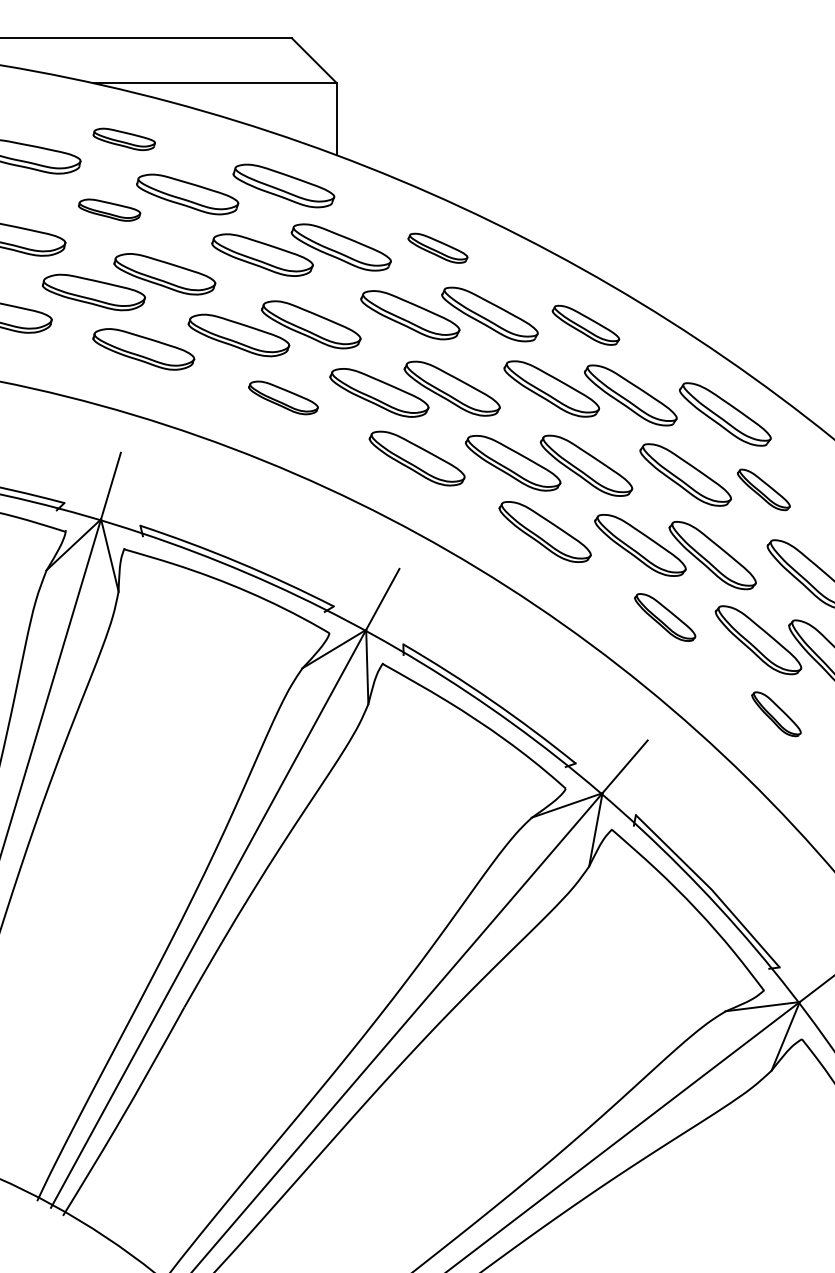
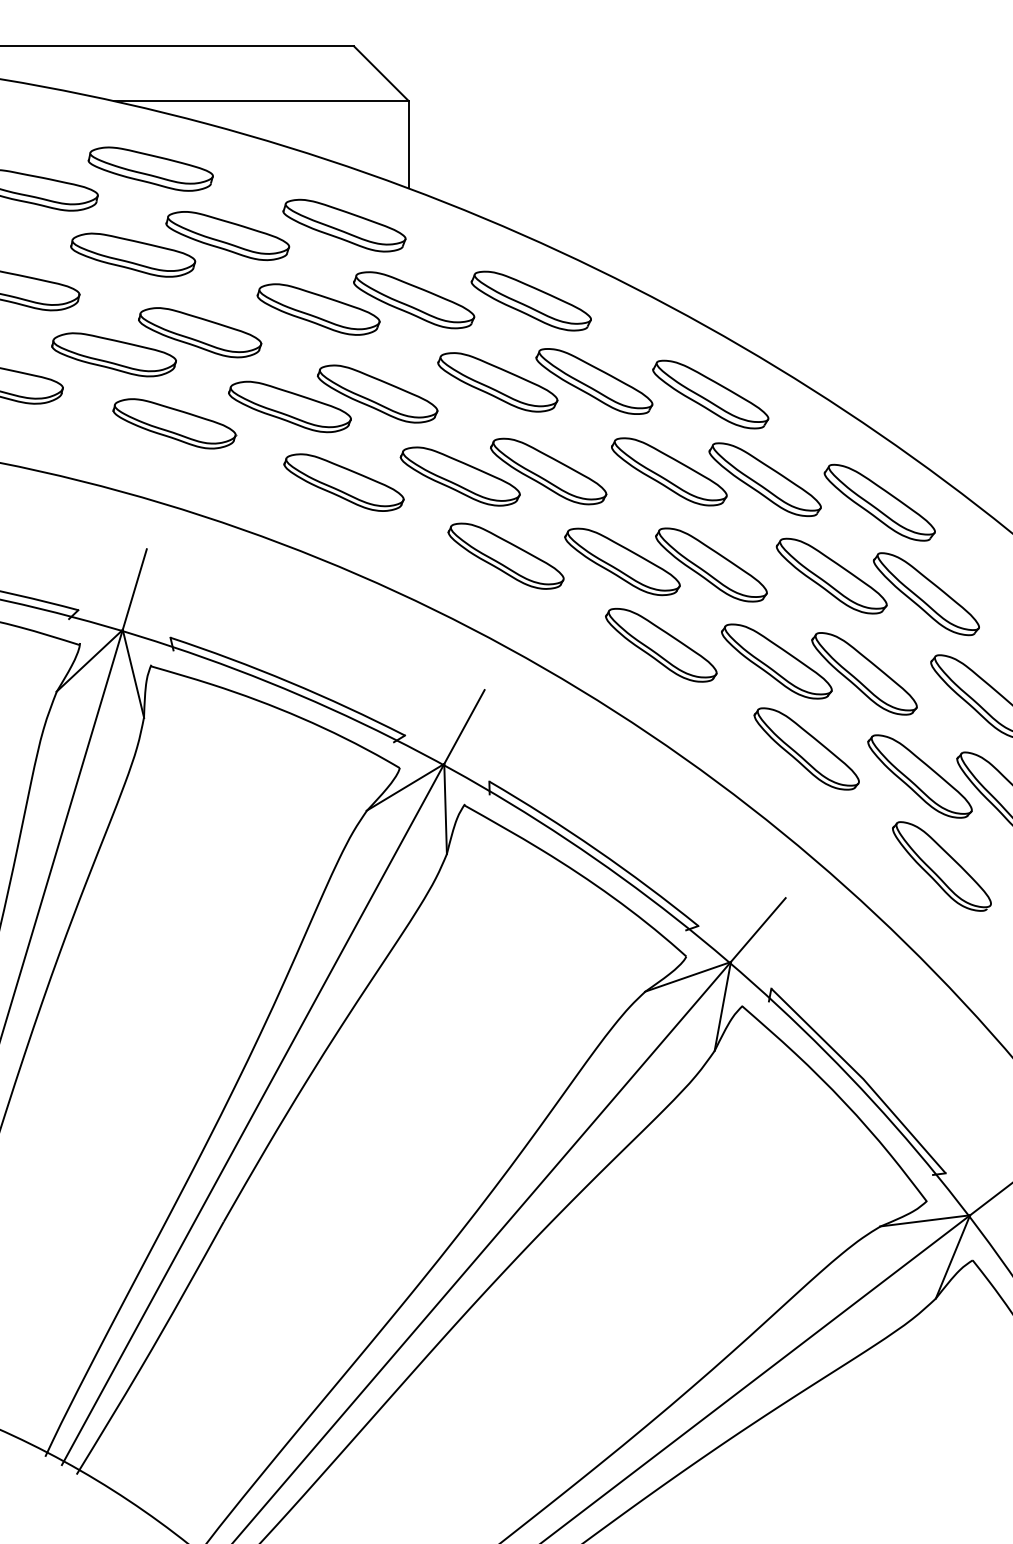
part: (124, 139) -> (151, 169), size x1.67
part: (109, 209) -> (132, 254), size x1.67
part: (437, 248) -> (530, 301), size x1.67
part: (585, 325) -> (710, 394), size x1.43
part: (283, 397) -> (343, 482), size x1.43
part: (763, 489) -> (926, 593), size x1.67
part: (665, 617) -> (807, 748), size x1.43
part: (776, 713) -> (941, 865), size x1.67

